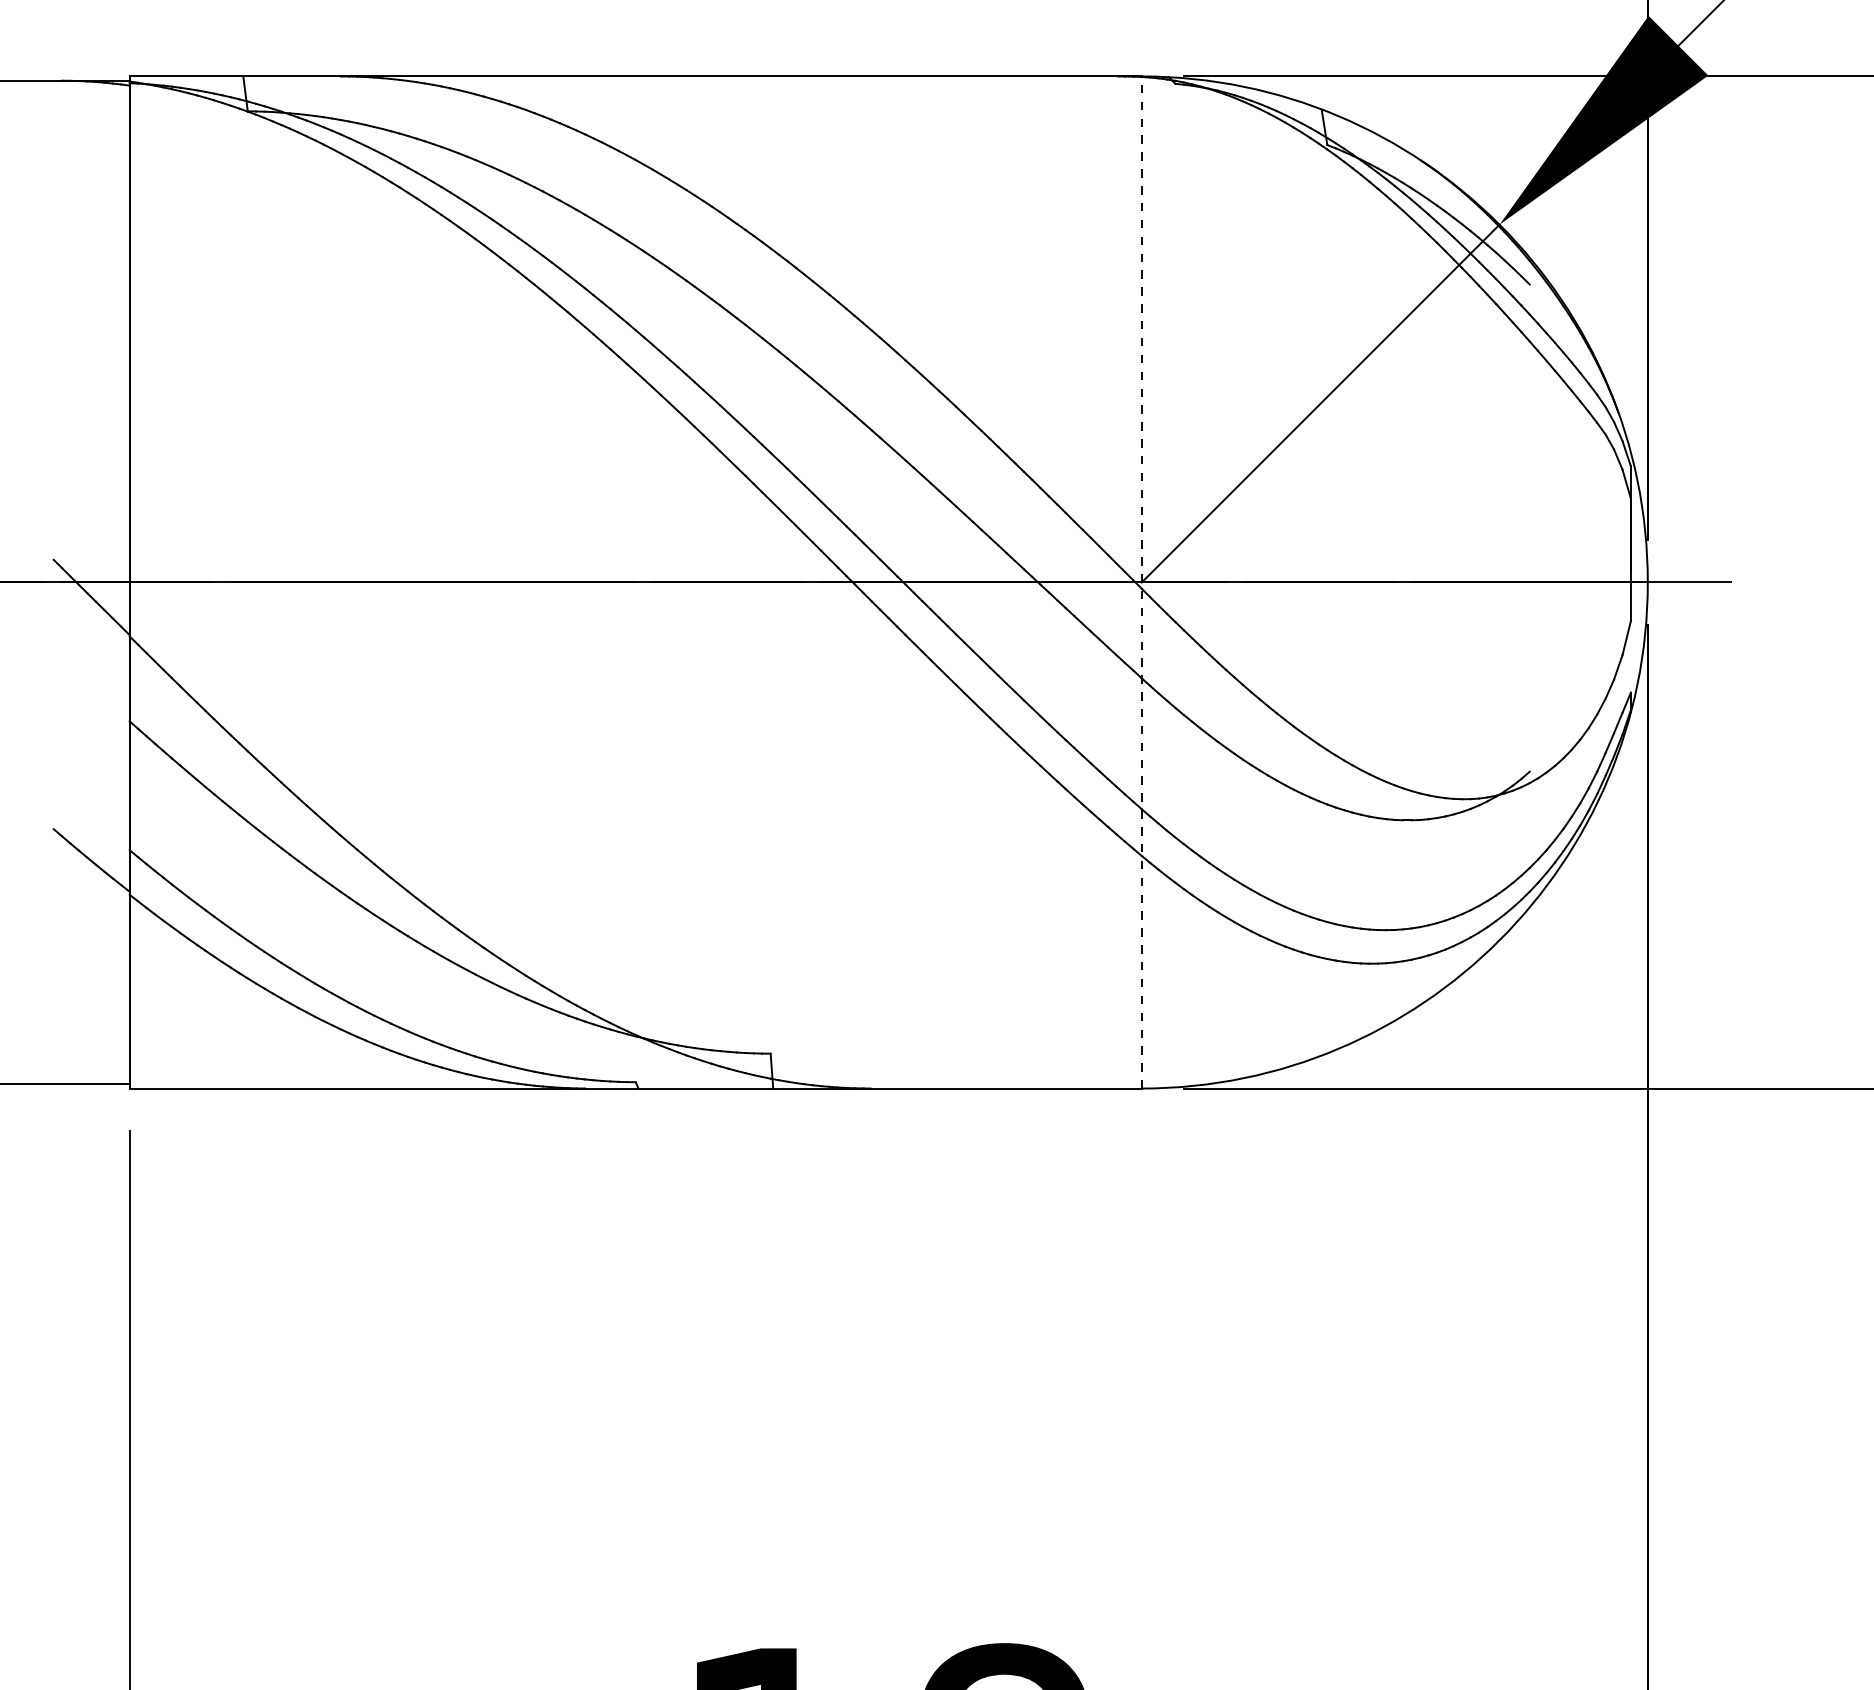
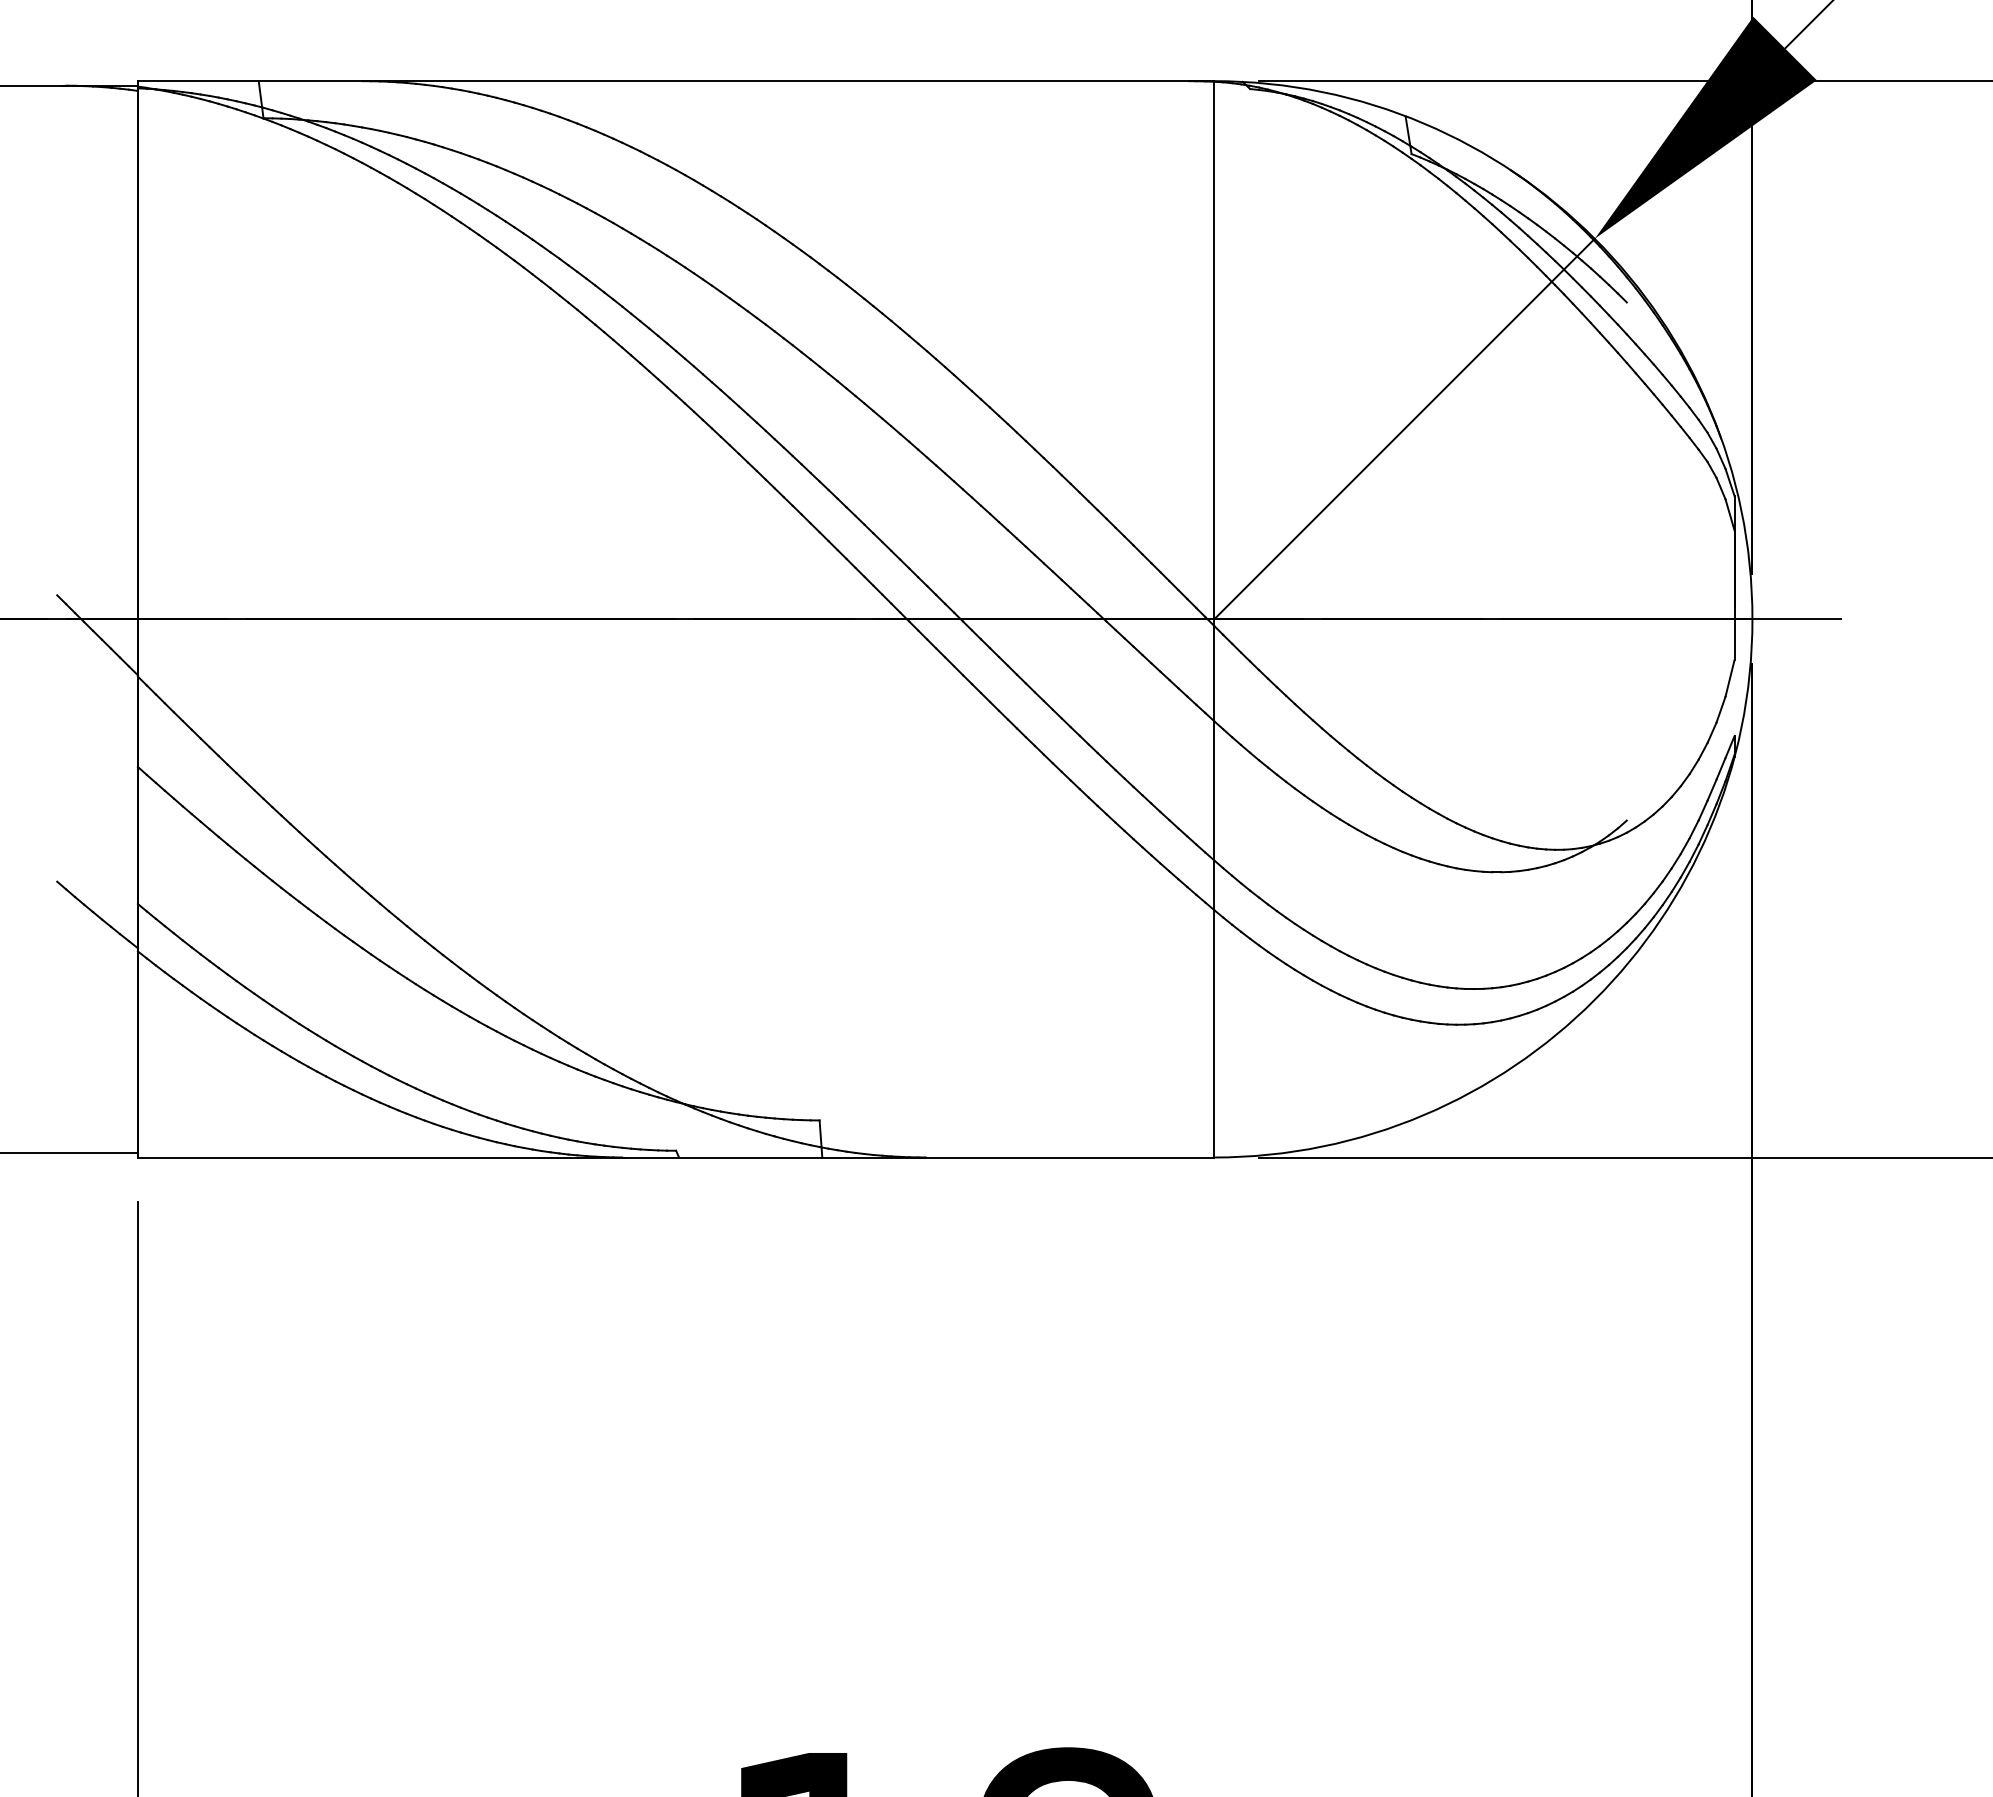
line: (1141, 581) -> (1214, 618), dashed -> solid

